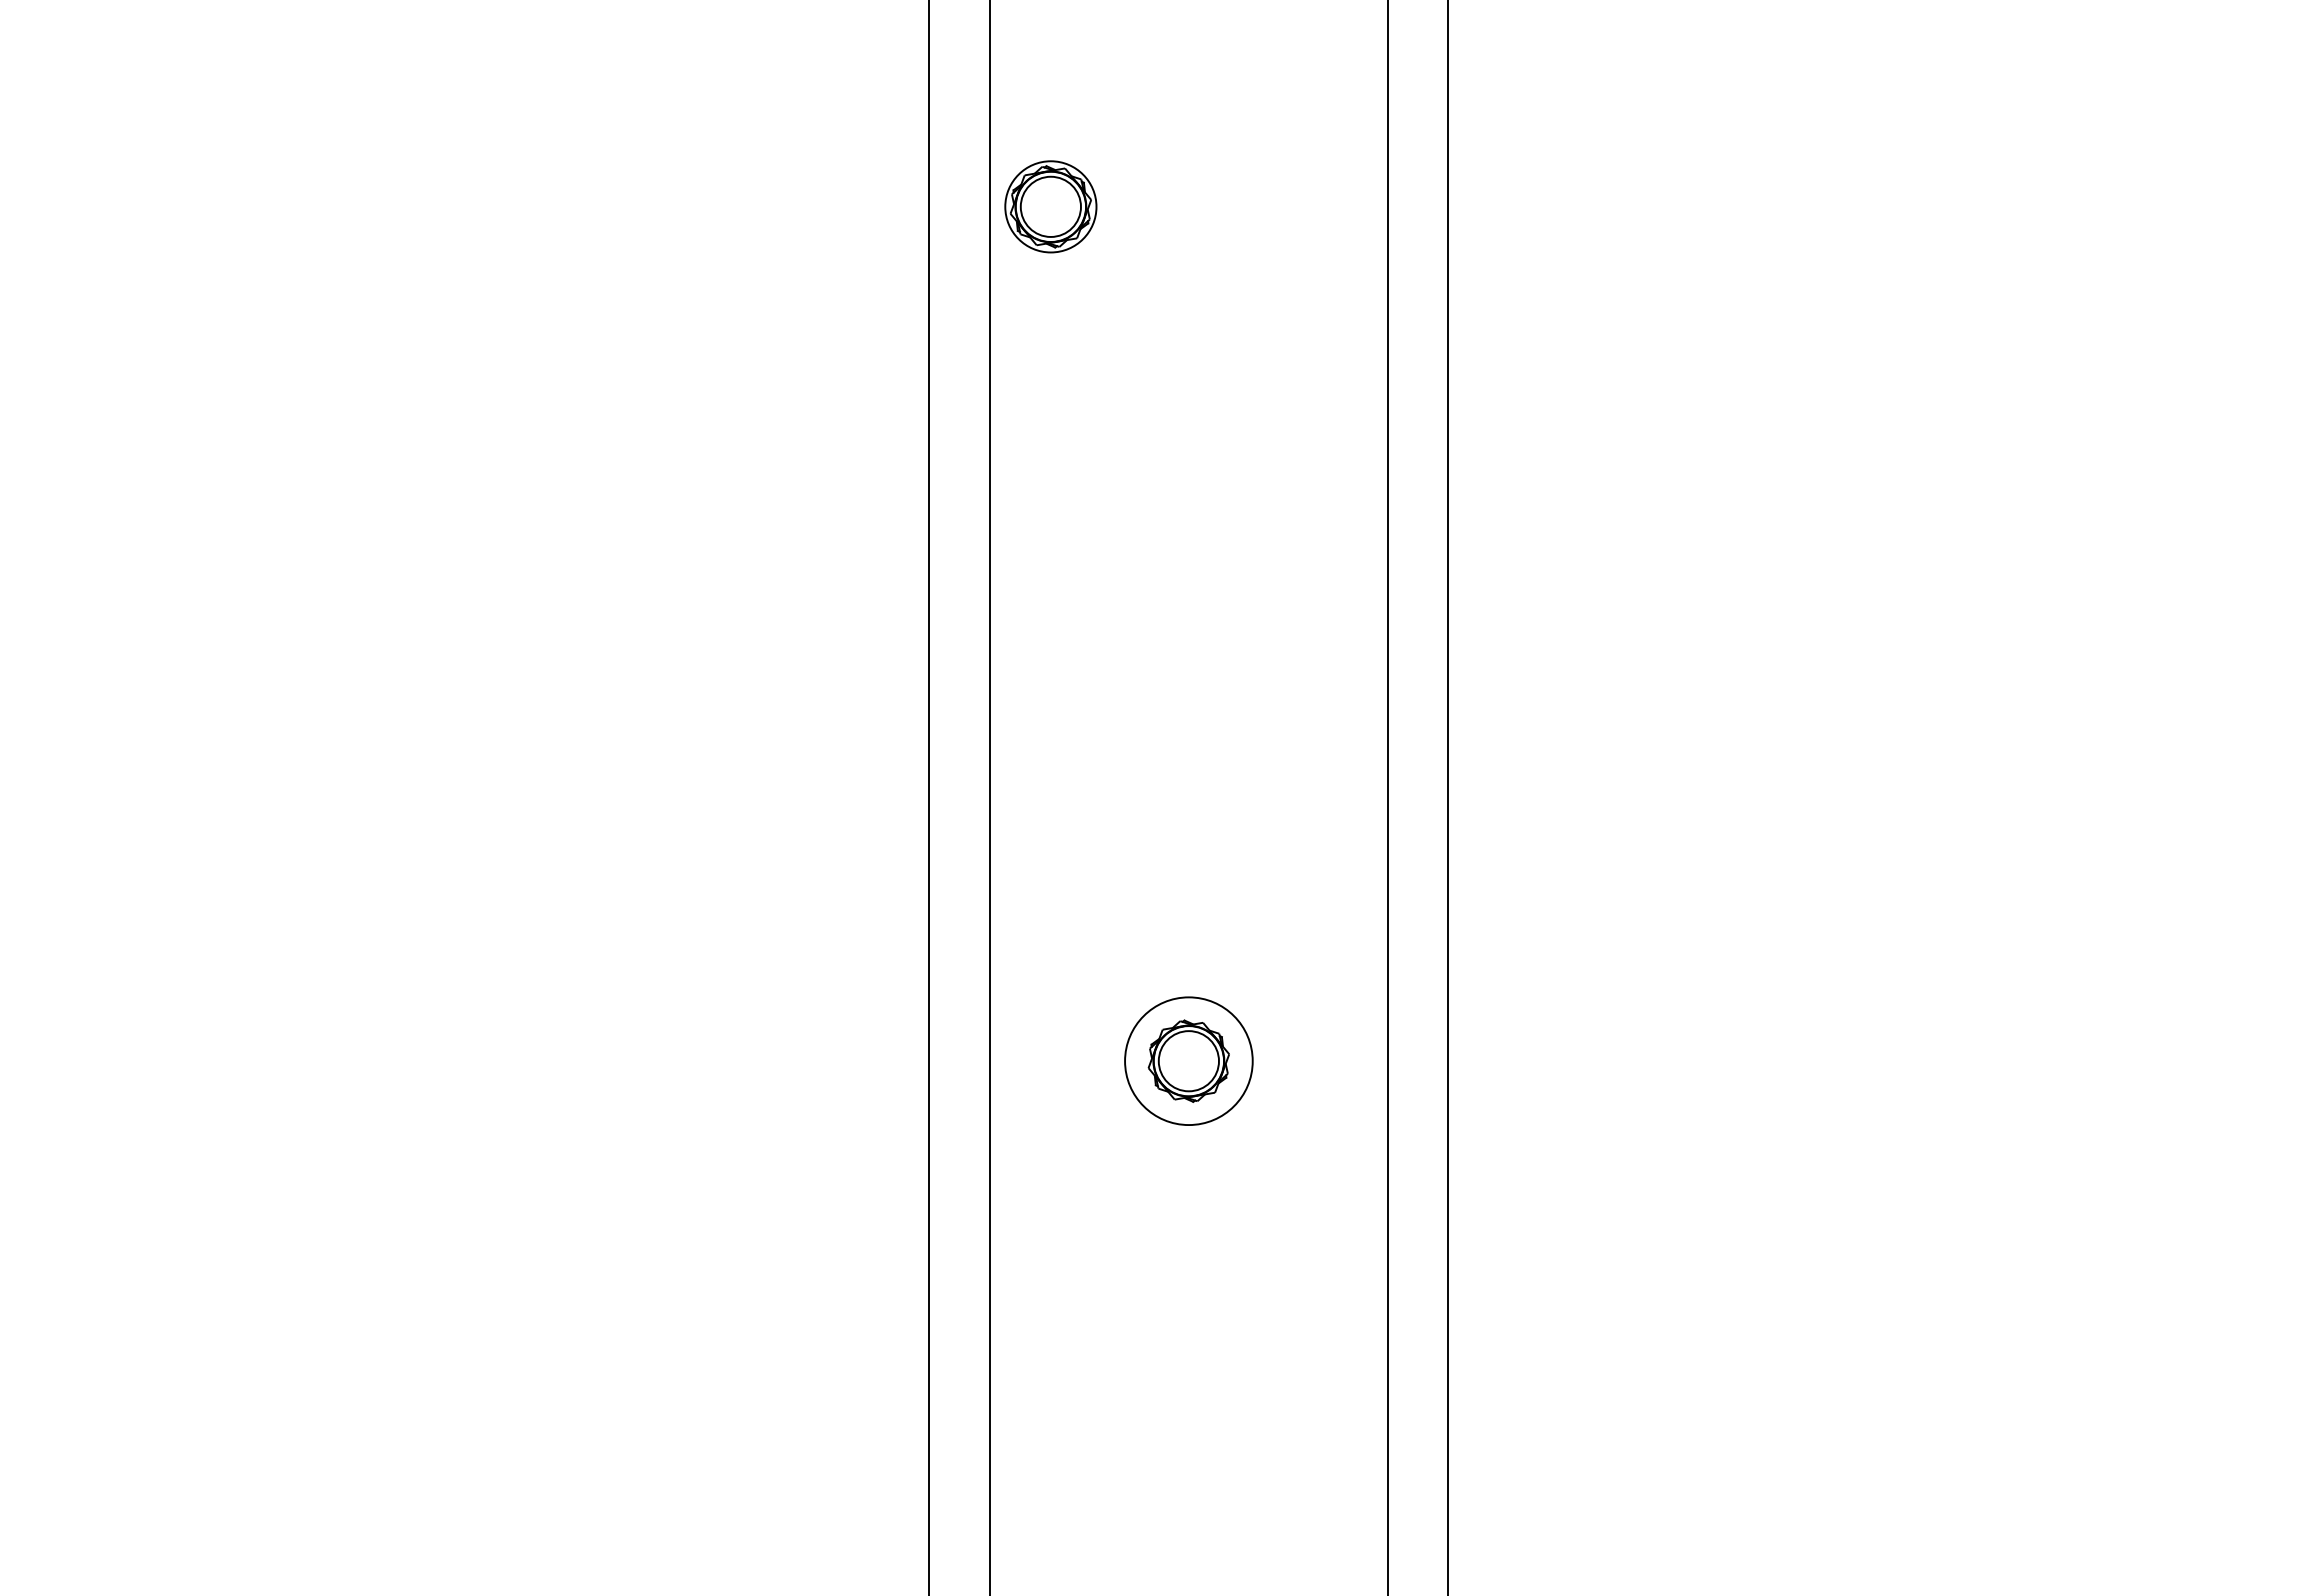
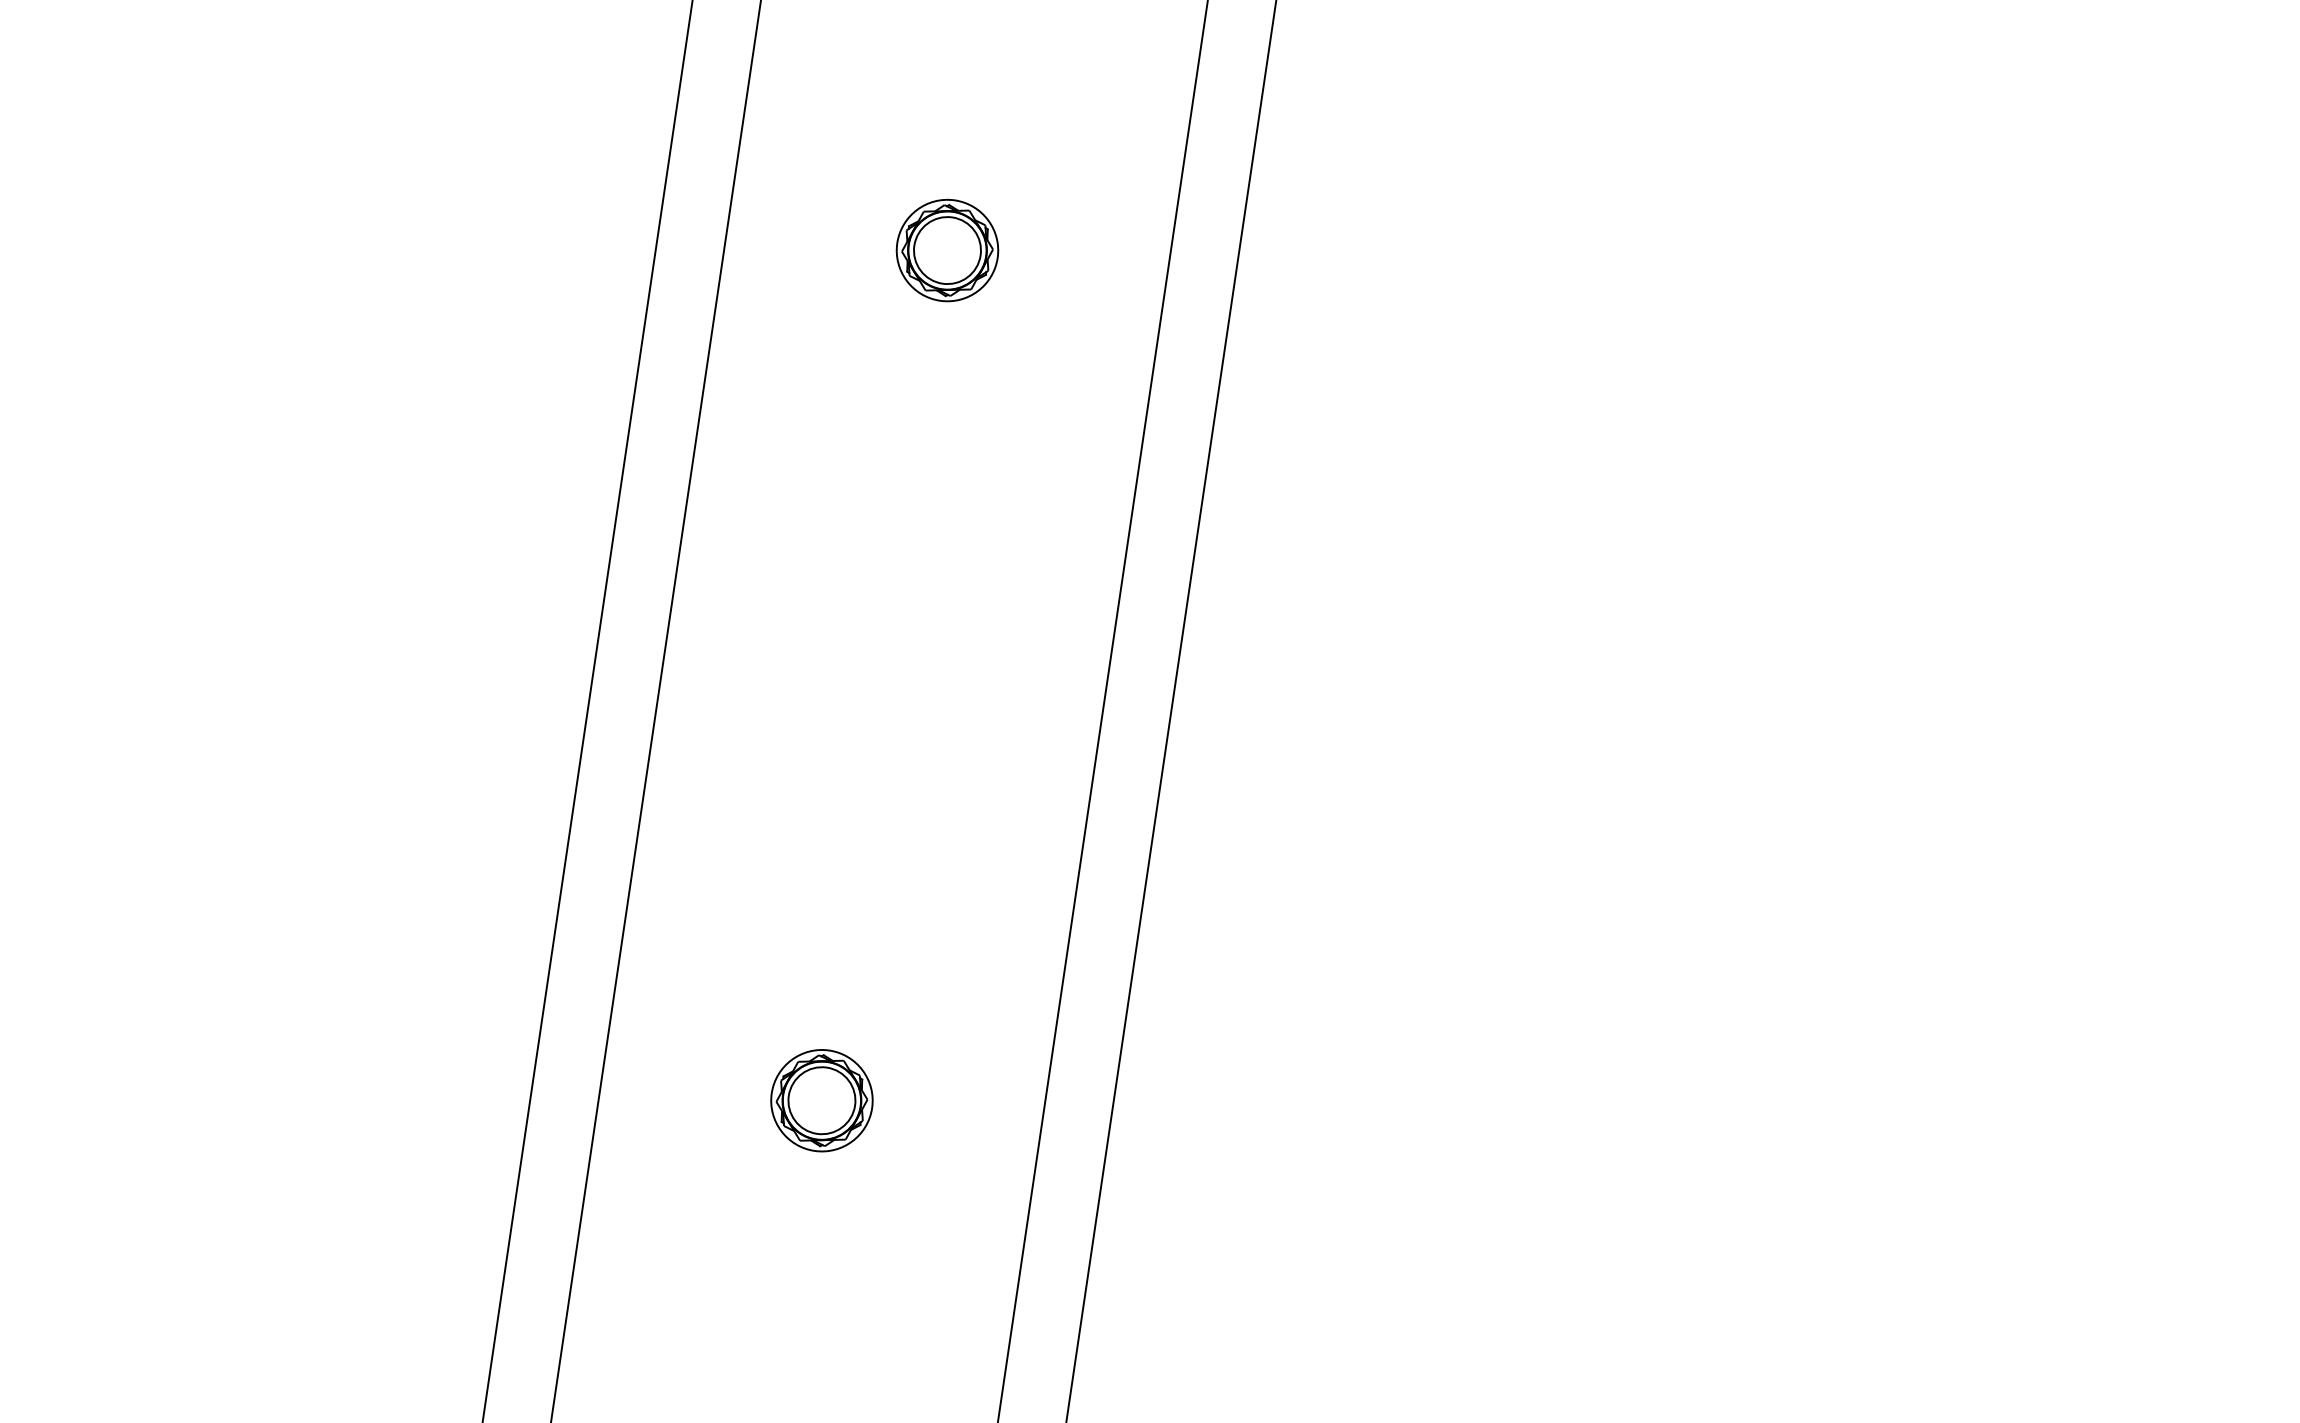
part: (1050, 206) -> (947, 250), moved
circle: (1188, 1060) -> (821, 1099), size x0.71

